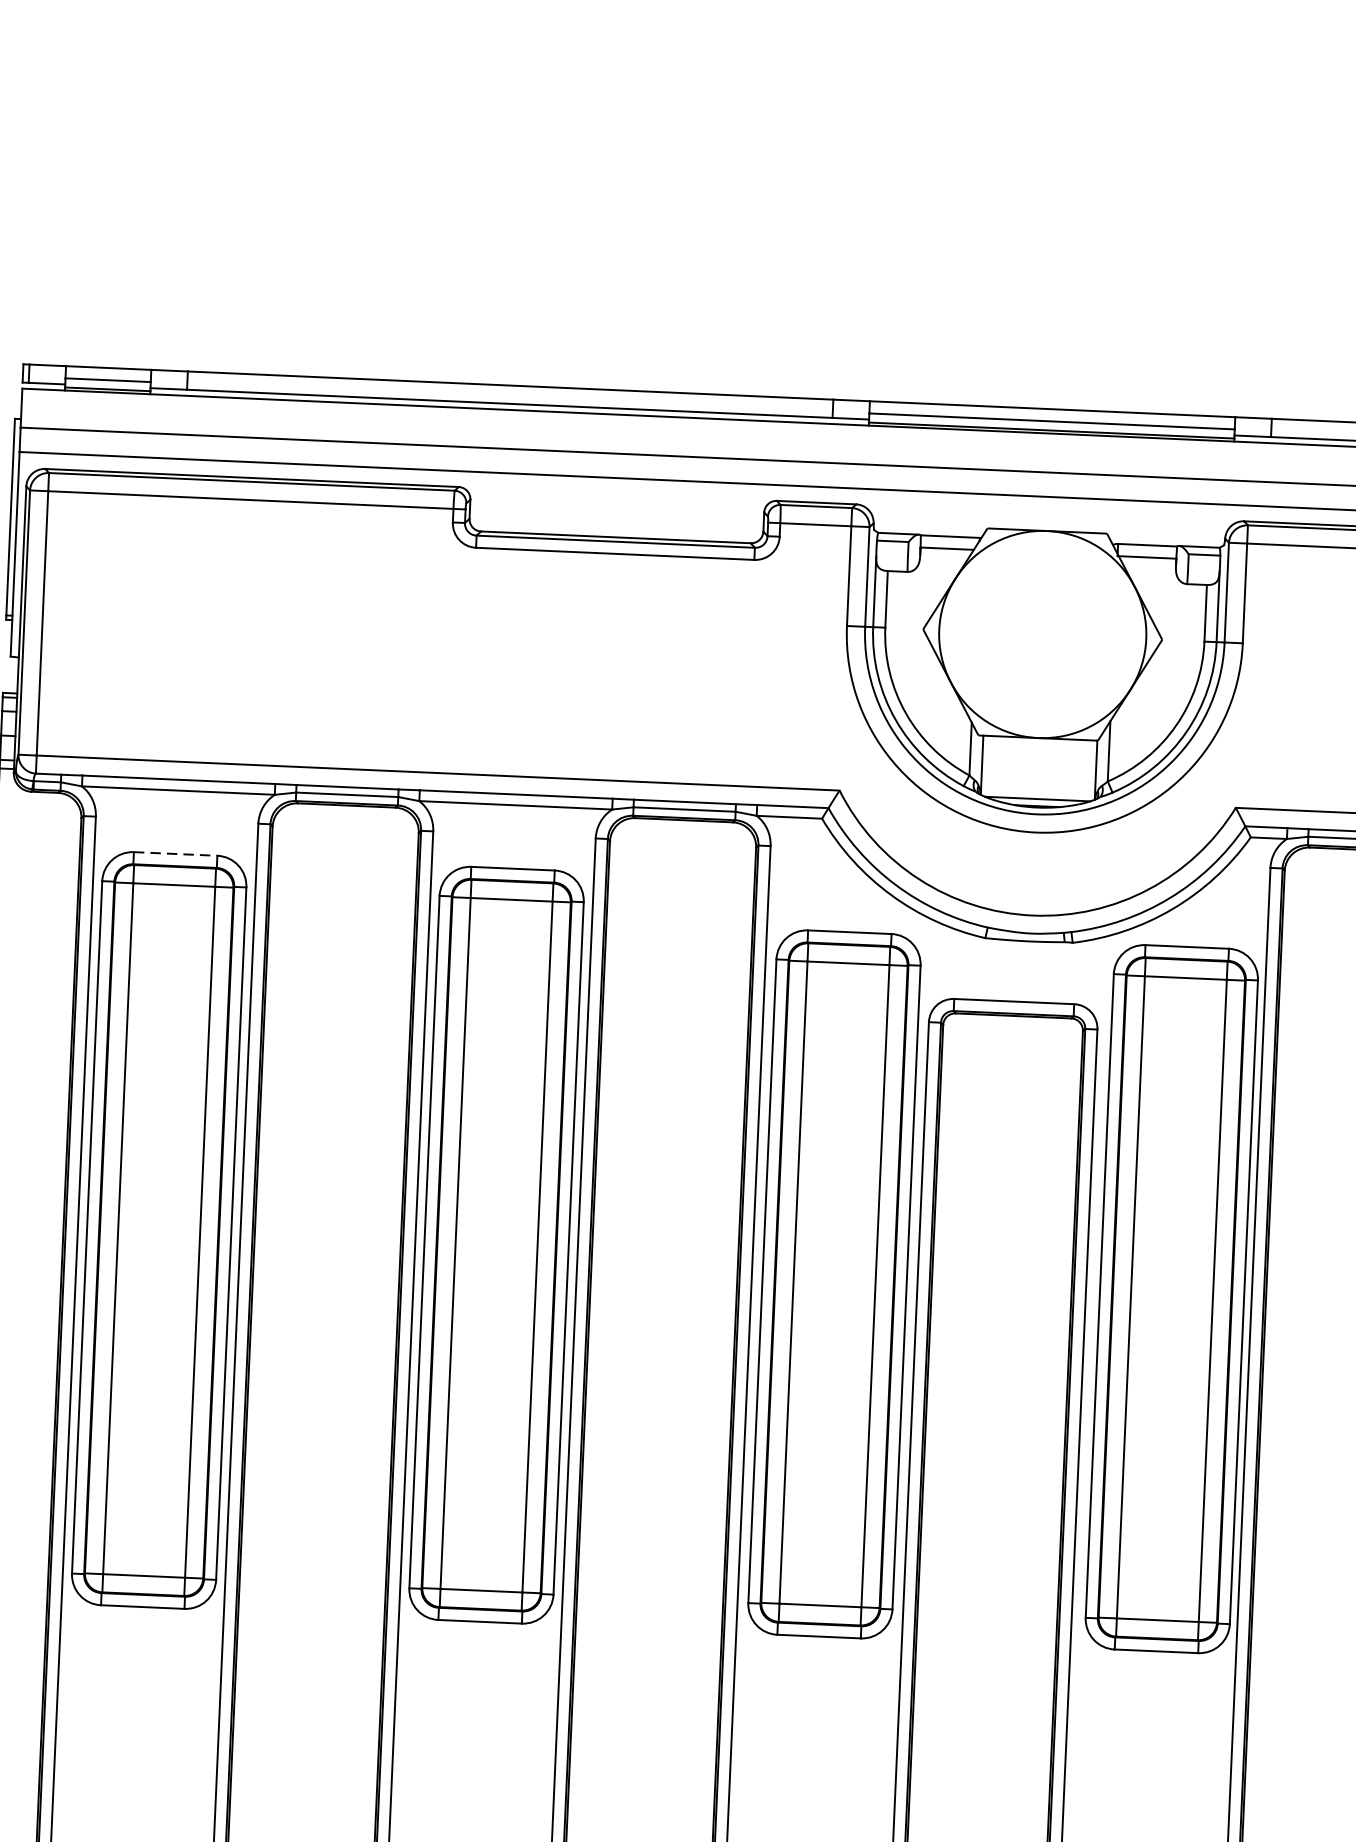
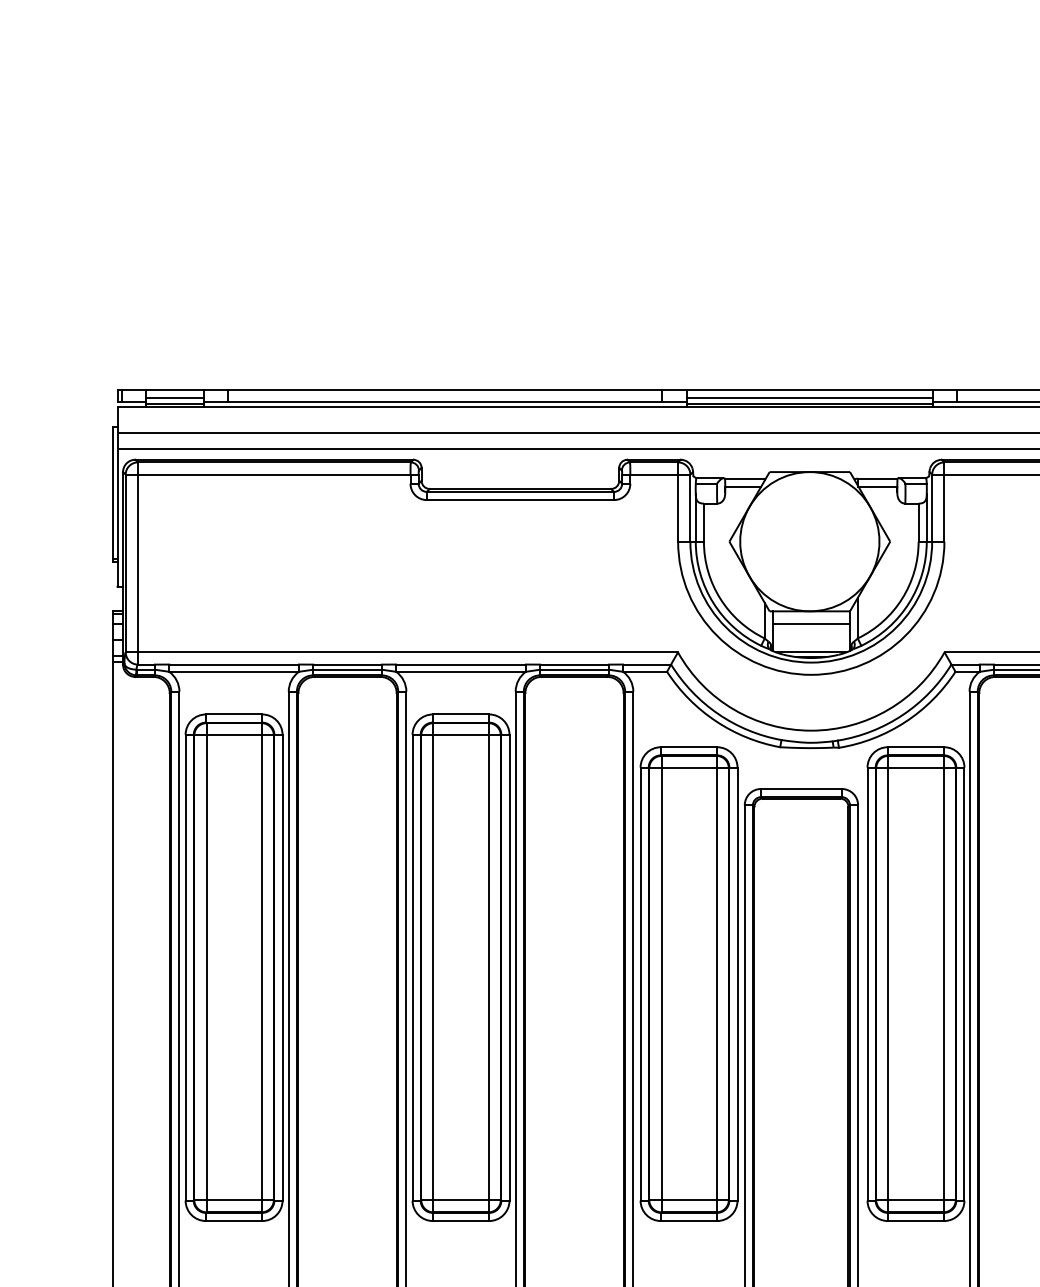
line: (1038, 756) -> (810, 623), added
line: (176, 854) -> (234, 714), dashed -> solid

